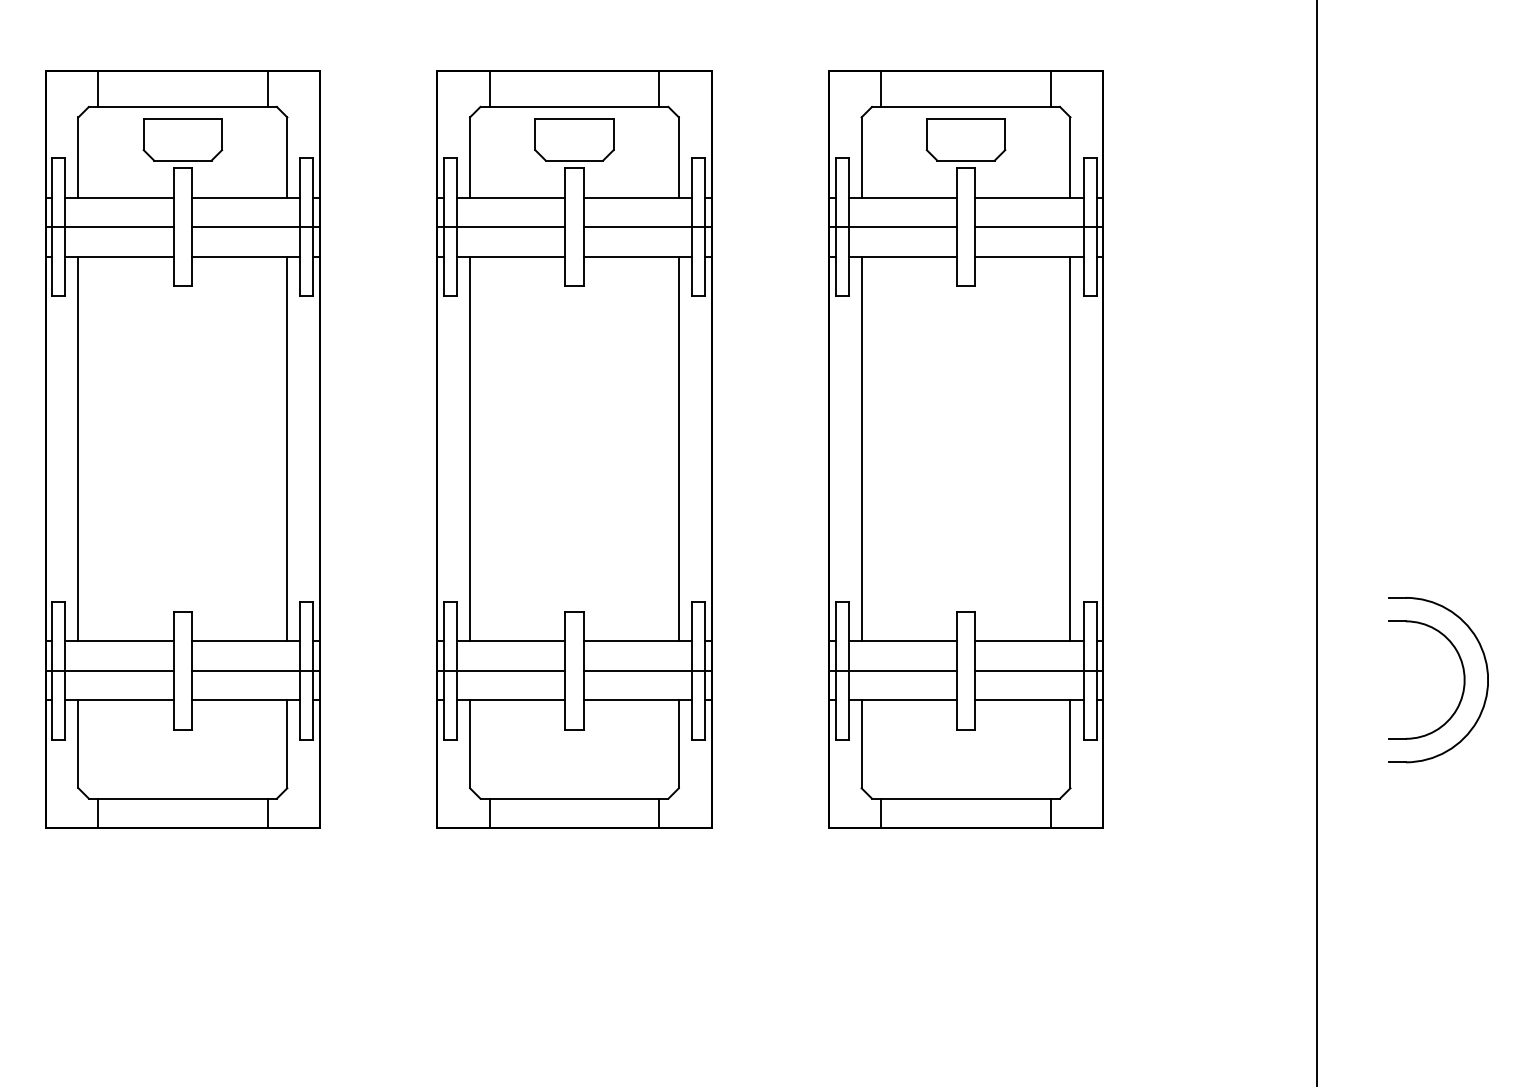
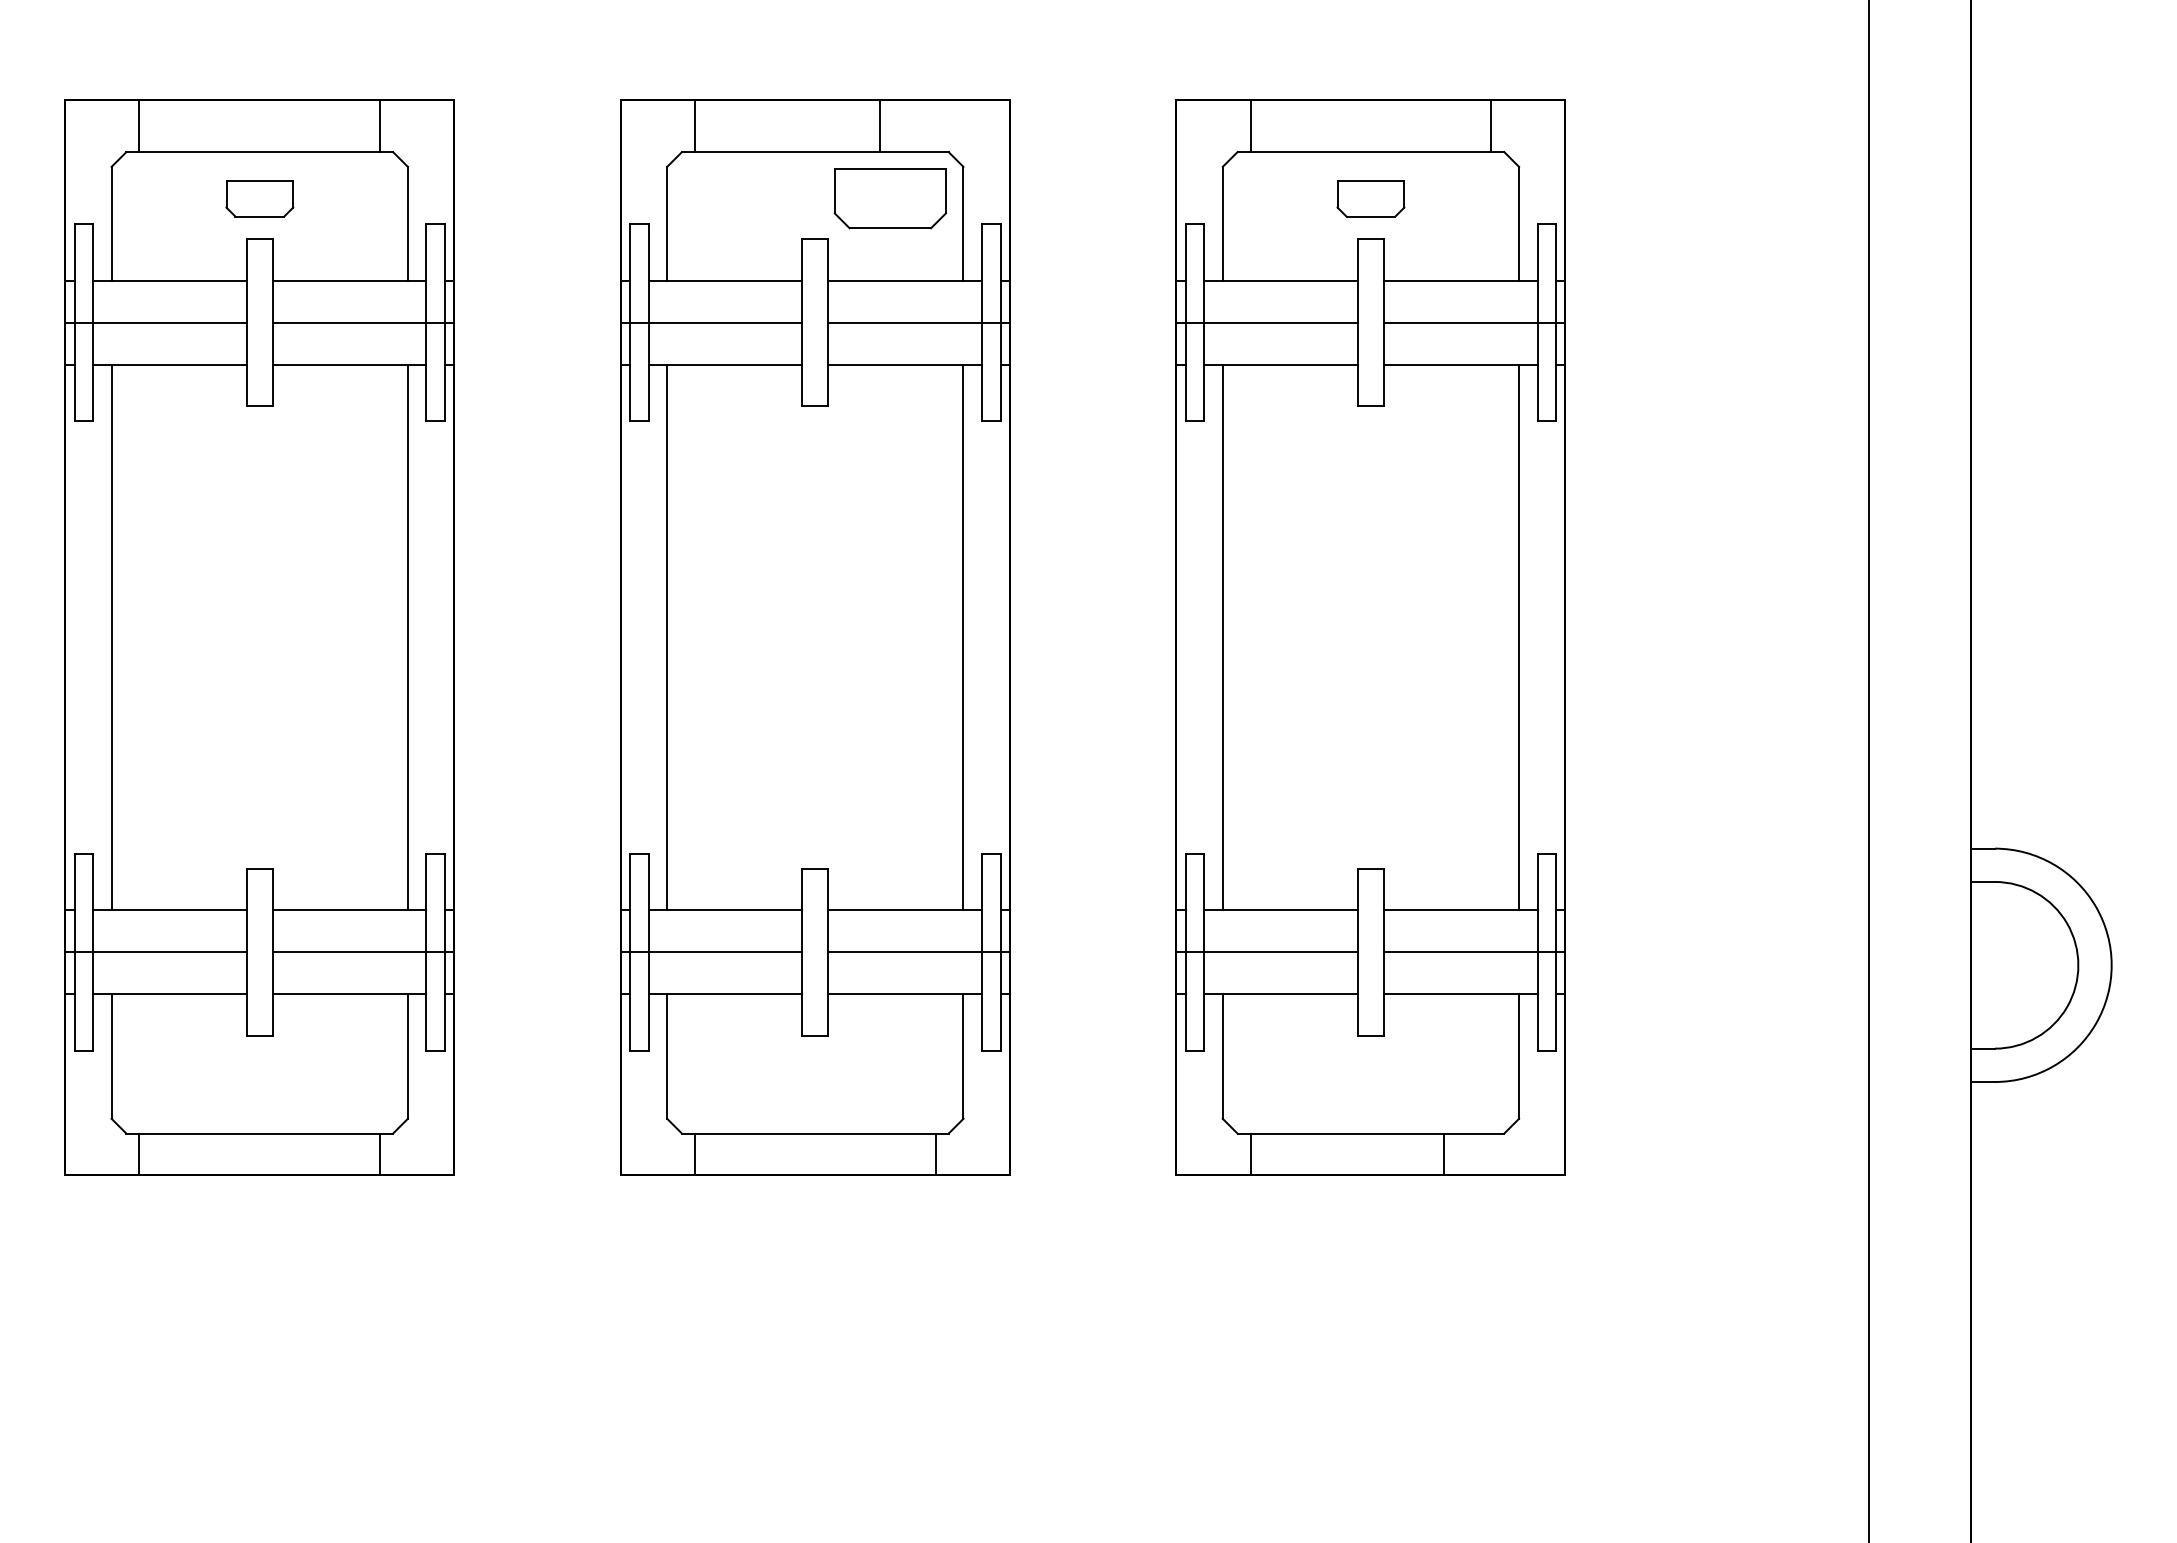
line: (659, 88) -> (879, 126), moved
part: (182, 139) -> (259, 198), size x0.6
part: (573, 139) -> (889, 198), moved
part: (965, 139) -> (1370, 198), size x0.6
line: (1051, 812) -> (1444, 1153), moved

